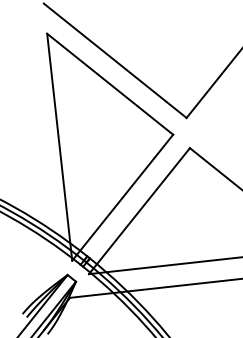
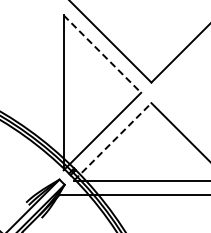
line: (110, 84) -> (102, 54), solid -> dashed
line: (139, 210) -> (112, 141), solid -> dashed

